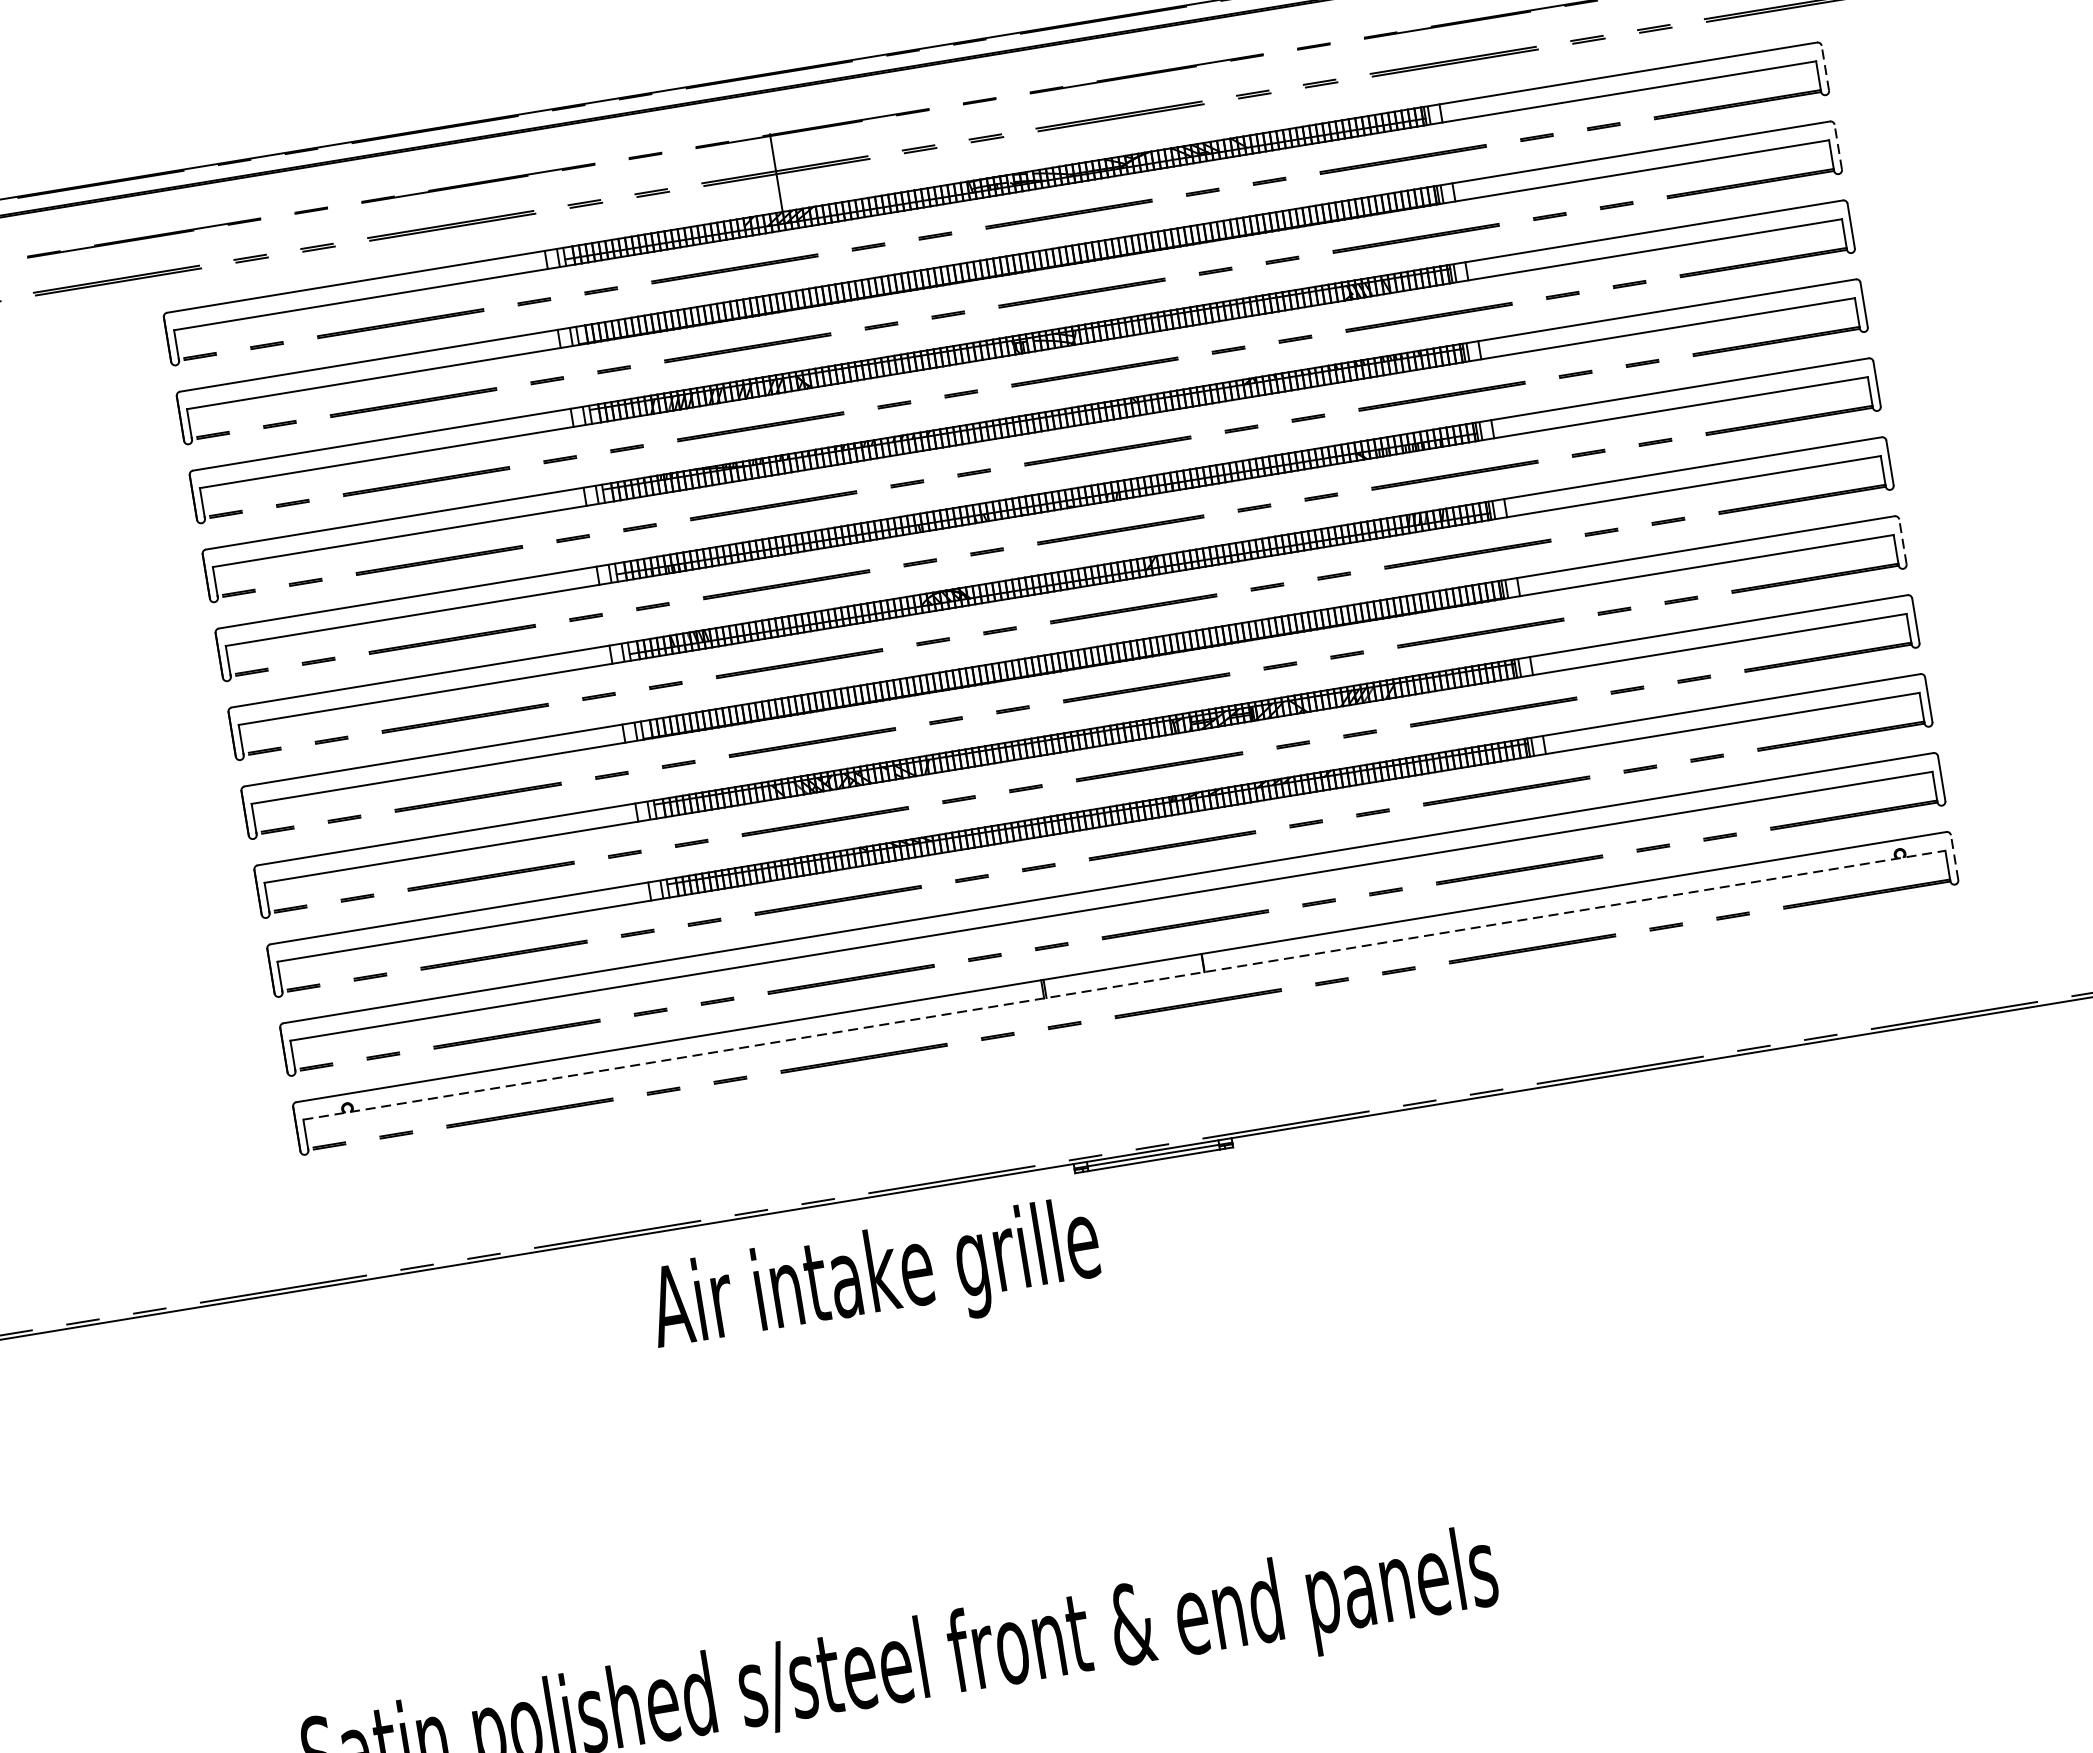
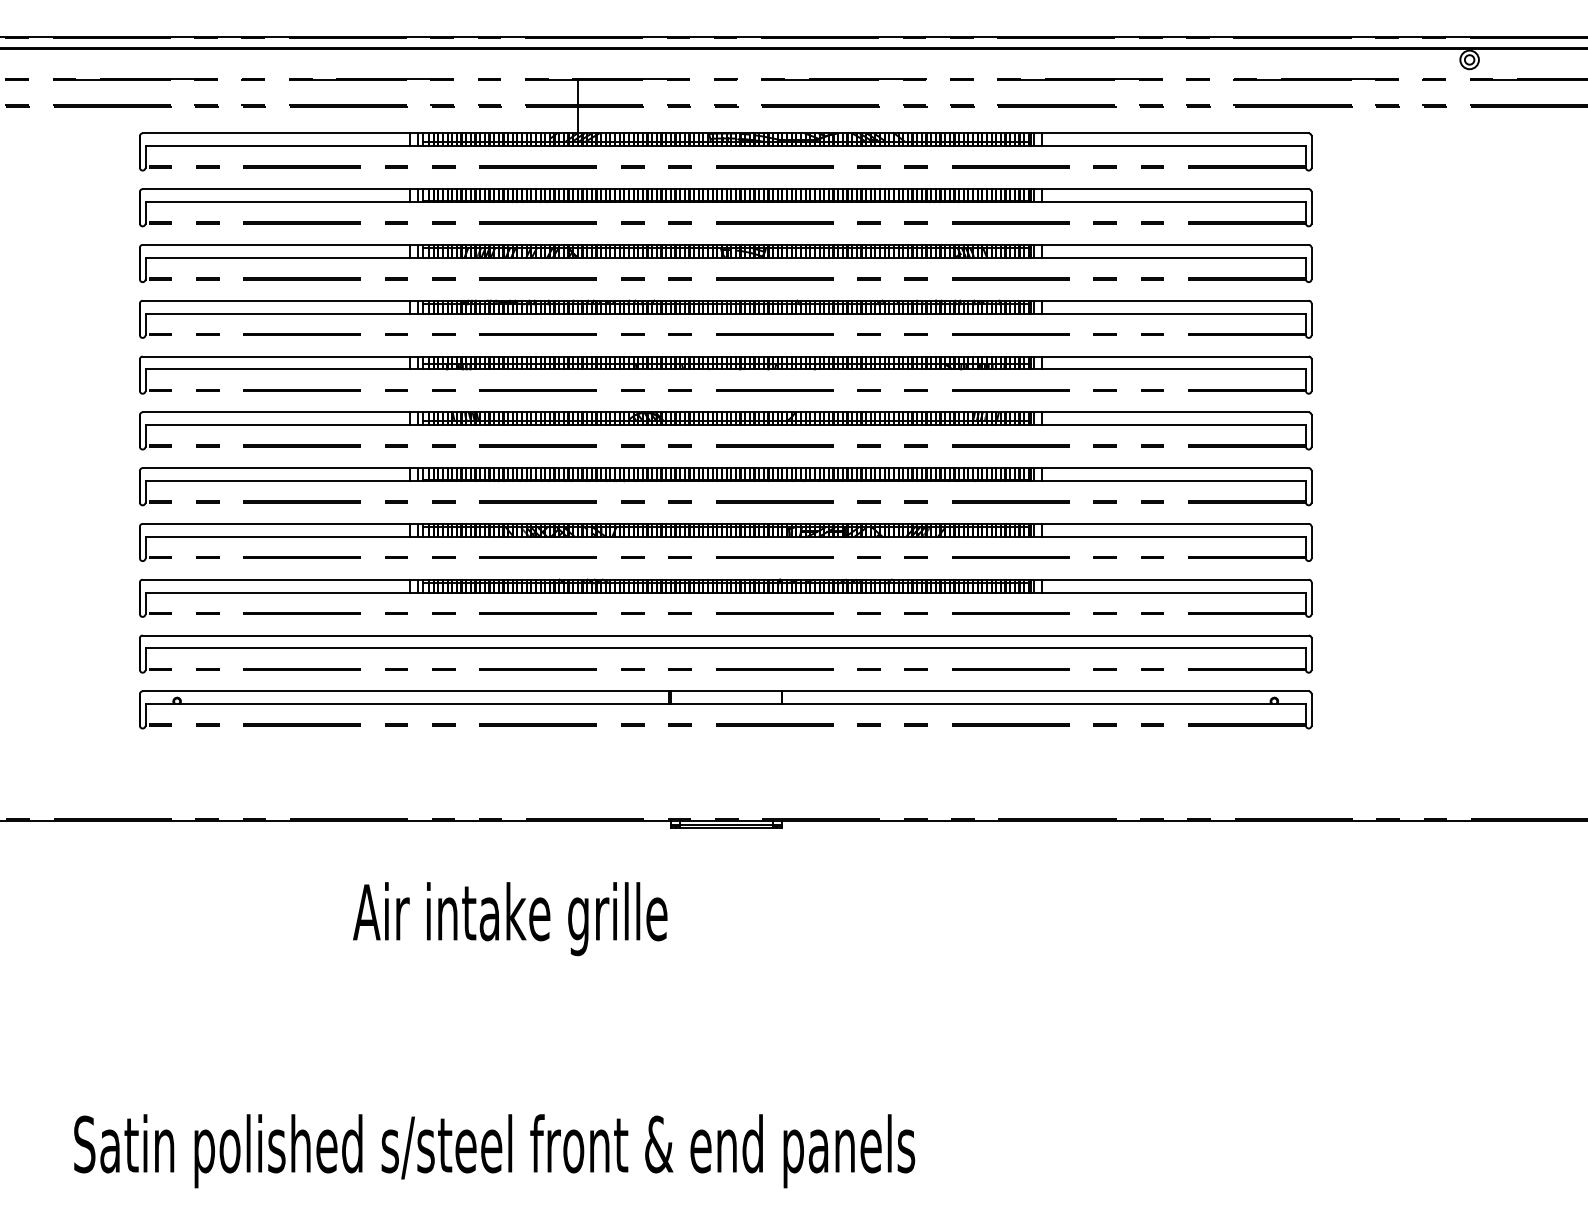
line: (1825, 67) -> (1311, 151), dashed -> solid
line: (1838, 146) -> (1311, 207), dashed -> solid
line: (1902, 541) -> (1311, 486), dashed -> solid
line: (1954, 857) -> (1311, 709), dashed -> solid
line: (1125, 985) -> (726, 704), dashed -> solid
text: (876, 1282) -> (510, 919), moved

